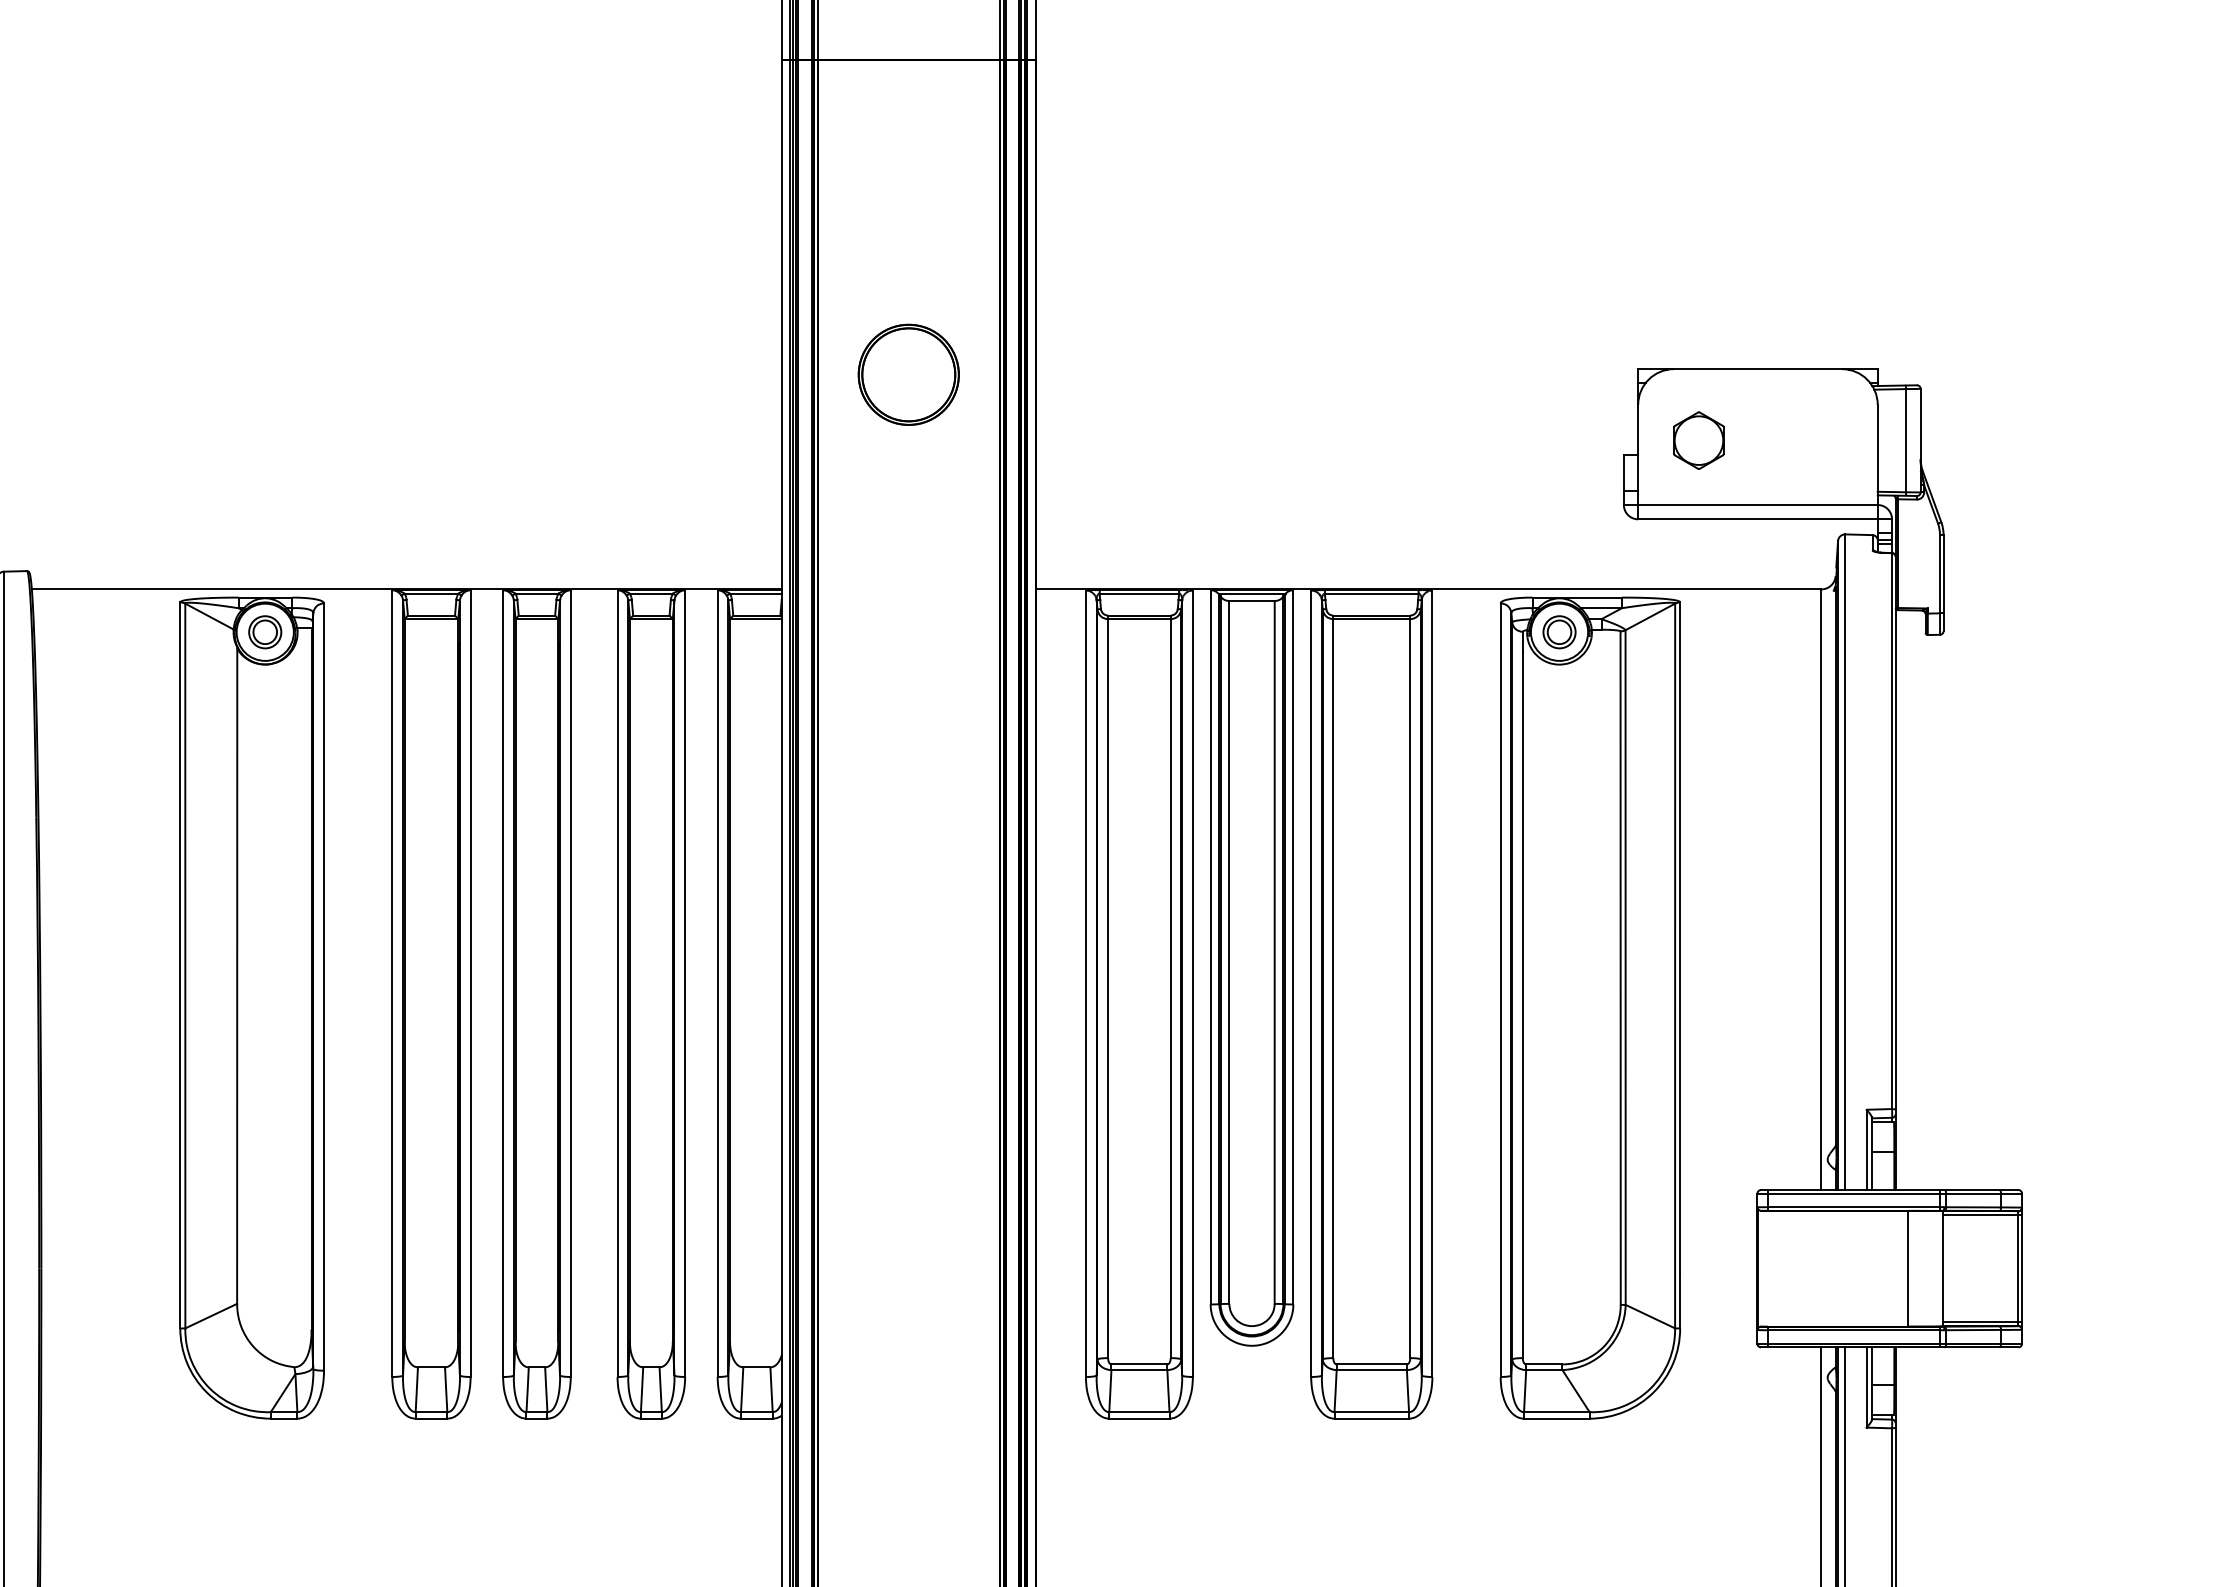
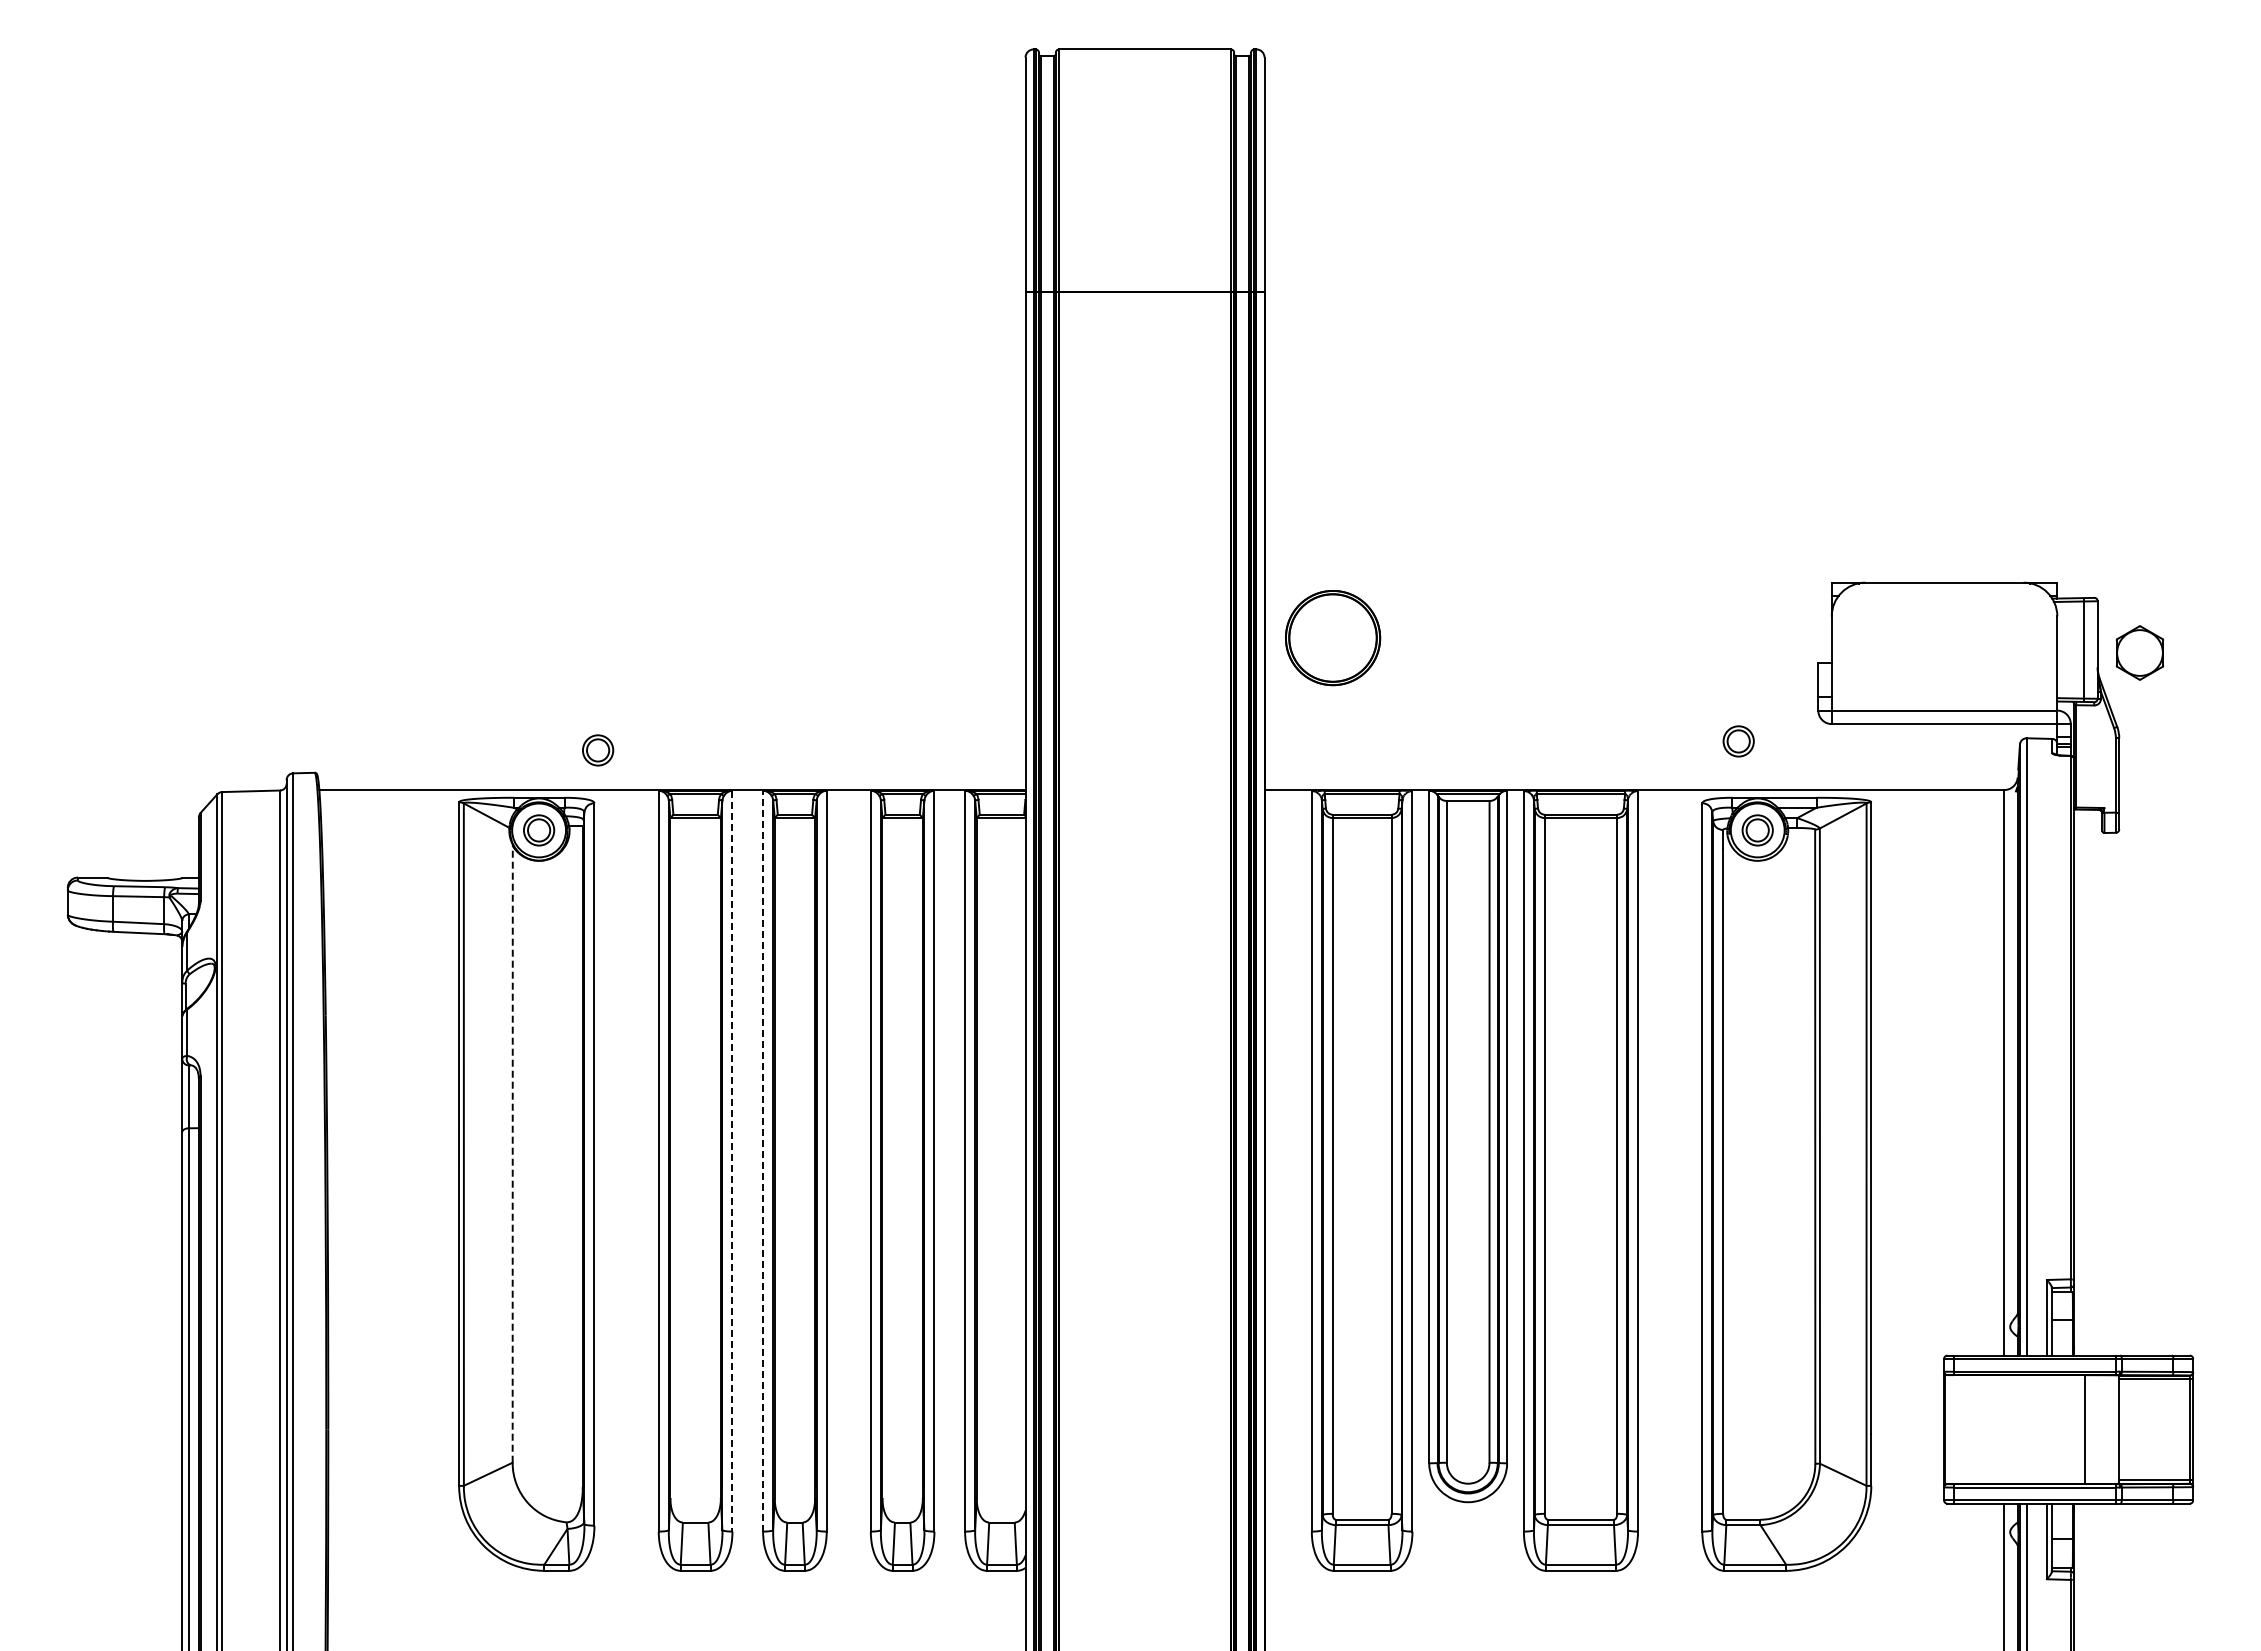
part: (909, 375) -> (1333, 638), moved
part: (1698, 440) -> (2139, 652), moved
part: (1539, 537) -> (1738, 741), added
part: (328, 547) -> (598, 750), added
line: (236, 975) -> (512, 1153), solid -> dashed
line: (503, 982) -> (763, 1160), solid -> dashed
line: (470, 983) -> (732, 1161), solid -> dashed

